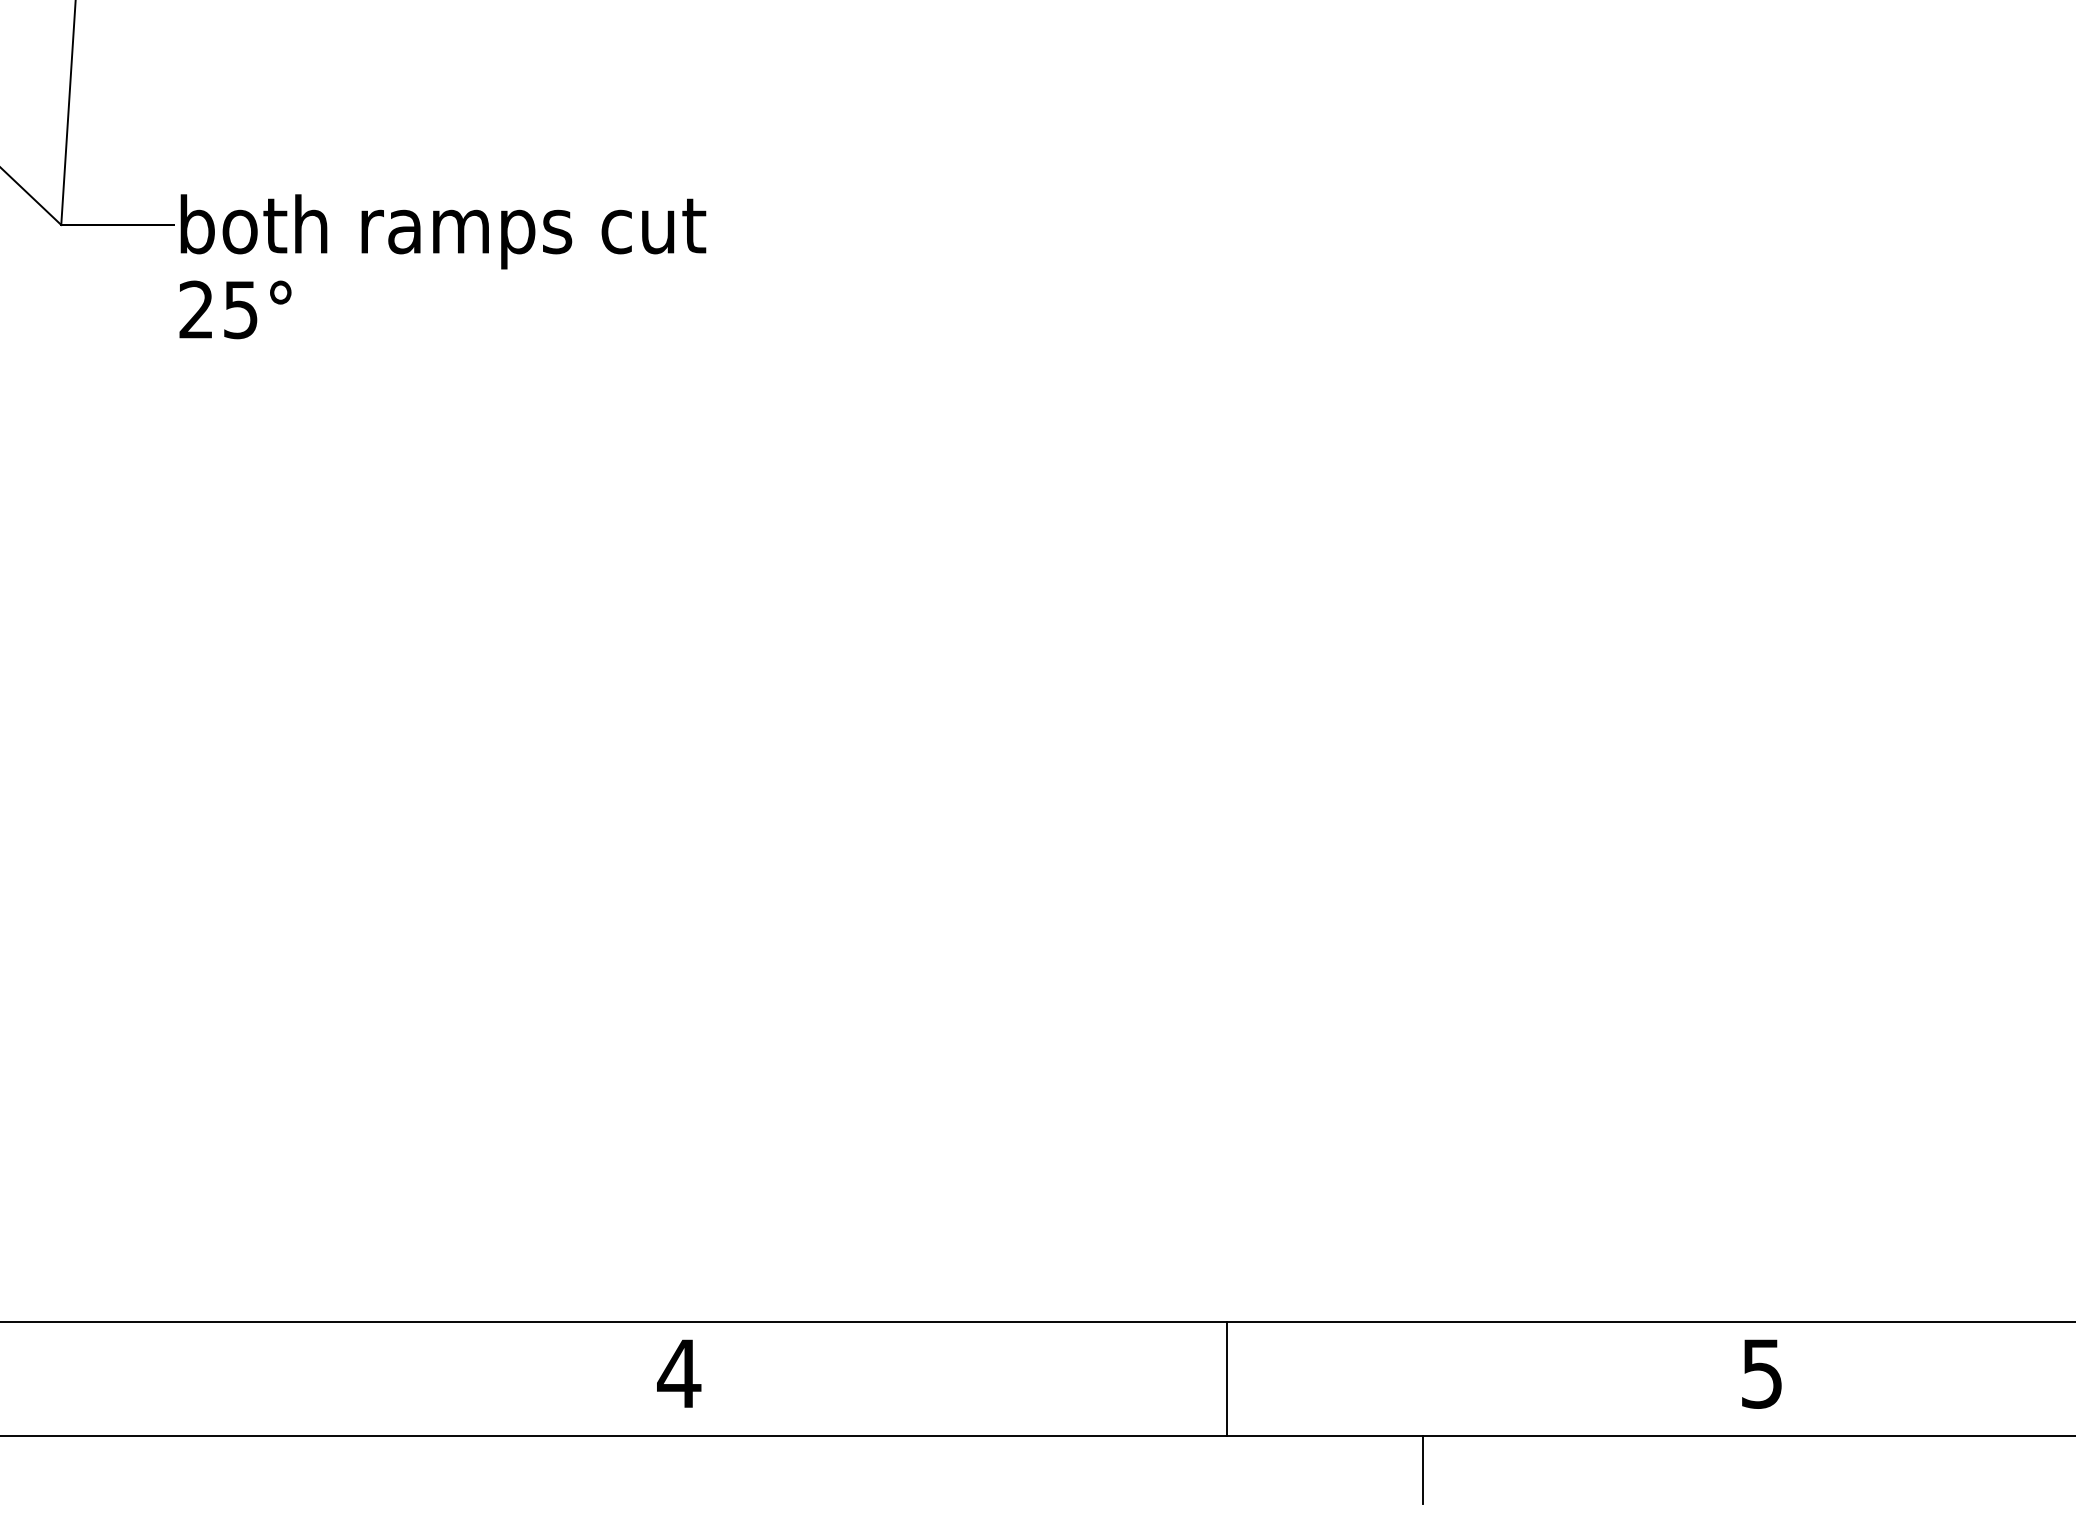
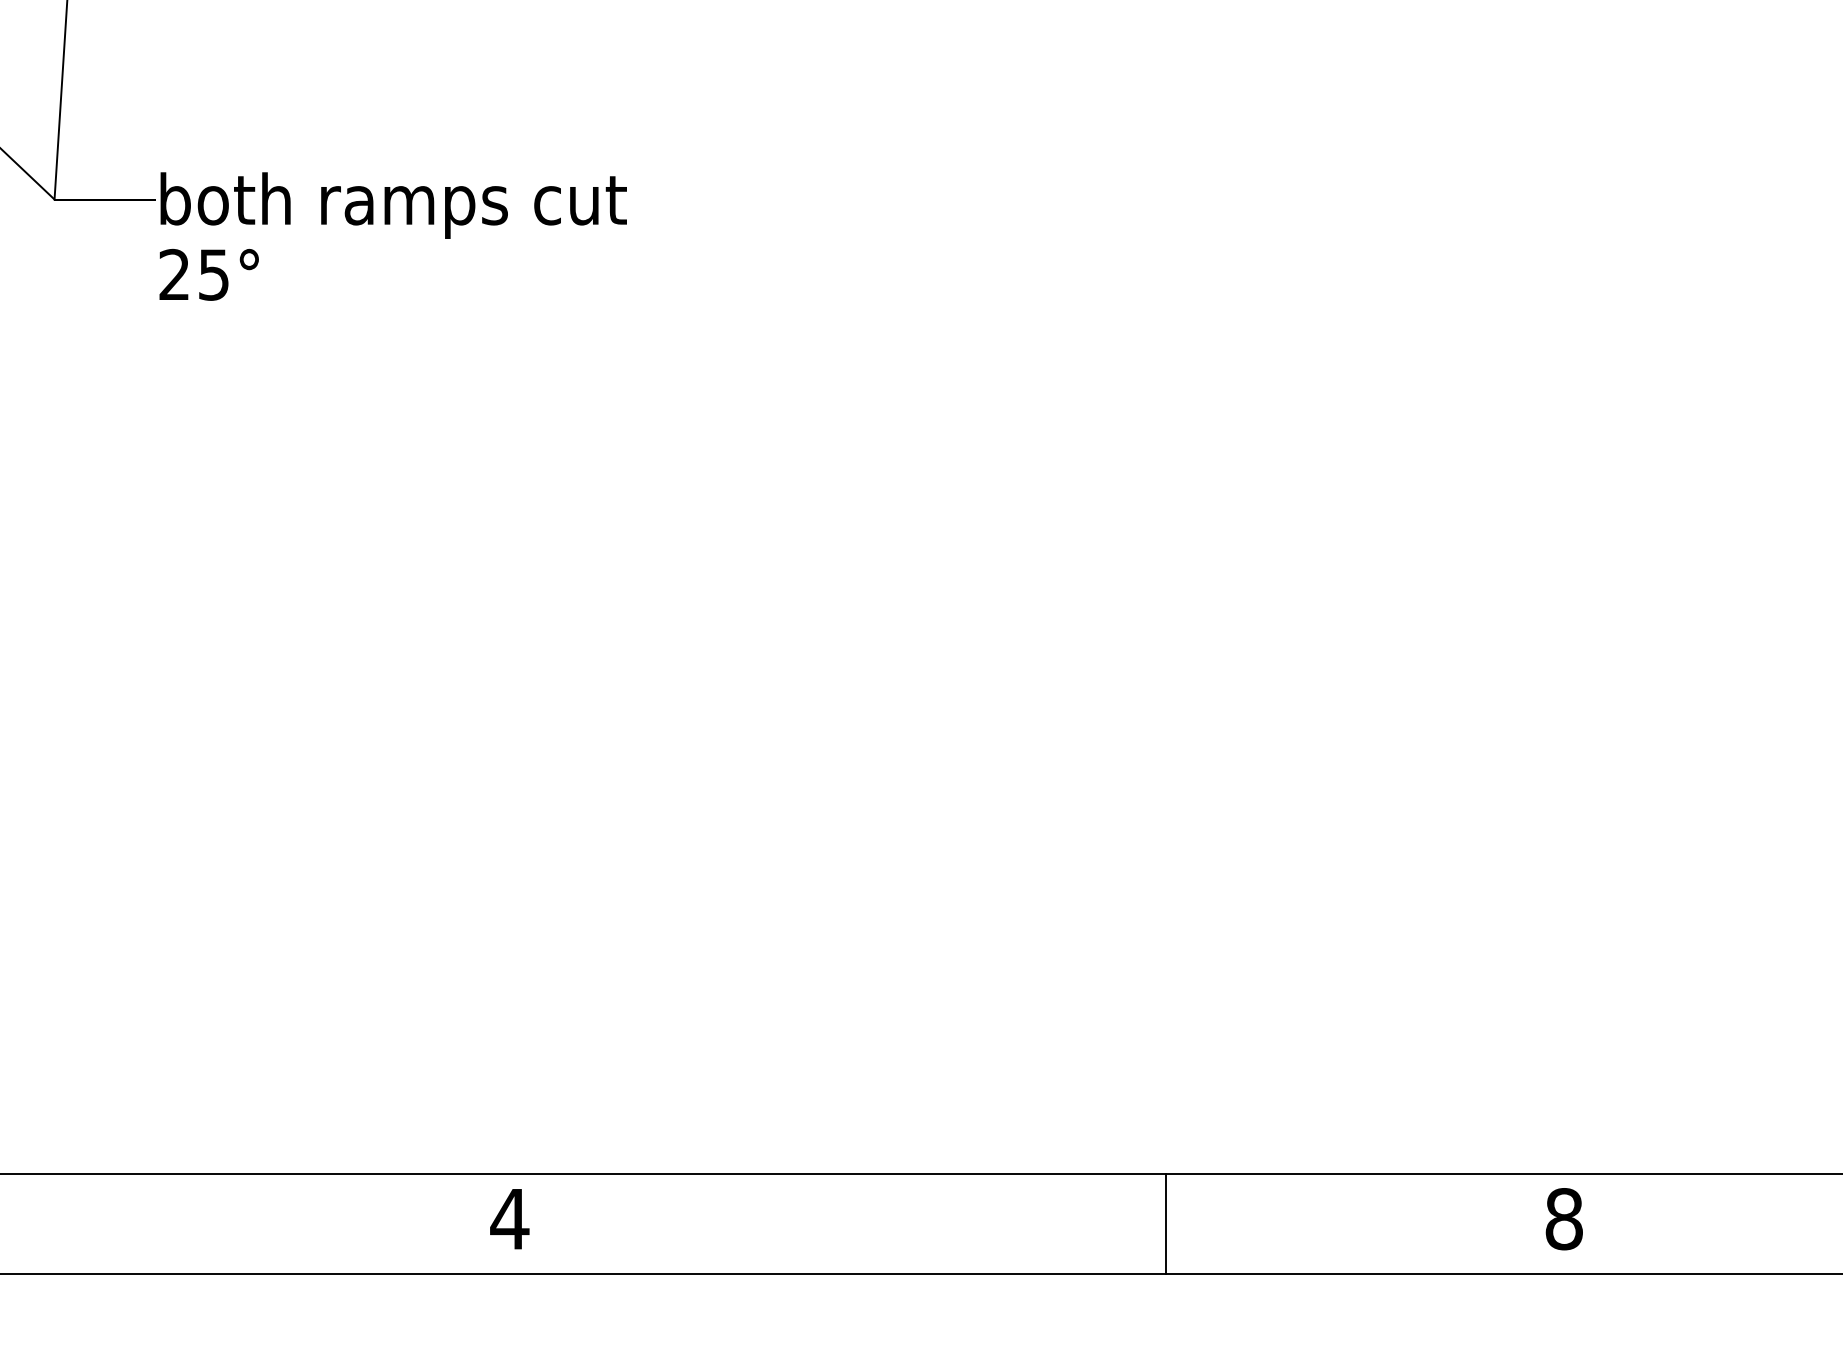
text: (679, 1373) -> (510, 1218), moved
text: (1762, 1373) -> (1564, 1218), 5 -> 8
line: (1226, 1378) -> (1166, 1223), moved
line: (1423, 1469) -> (1263, 1304), removed

